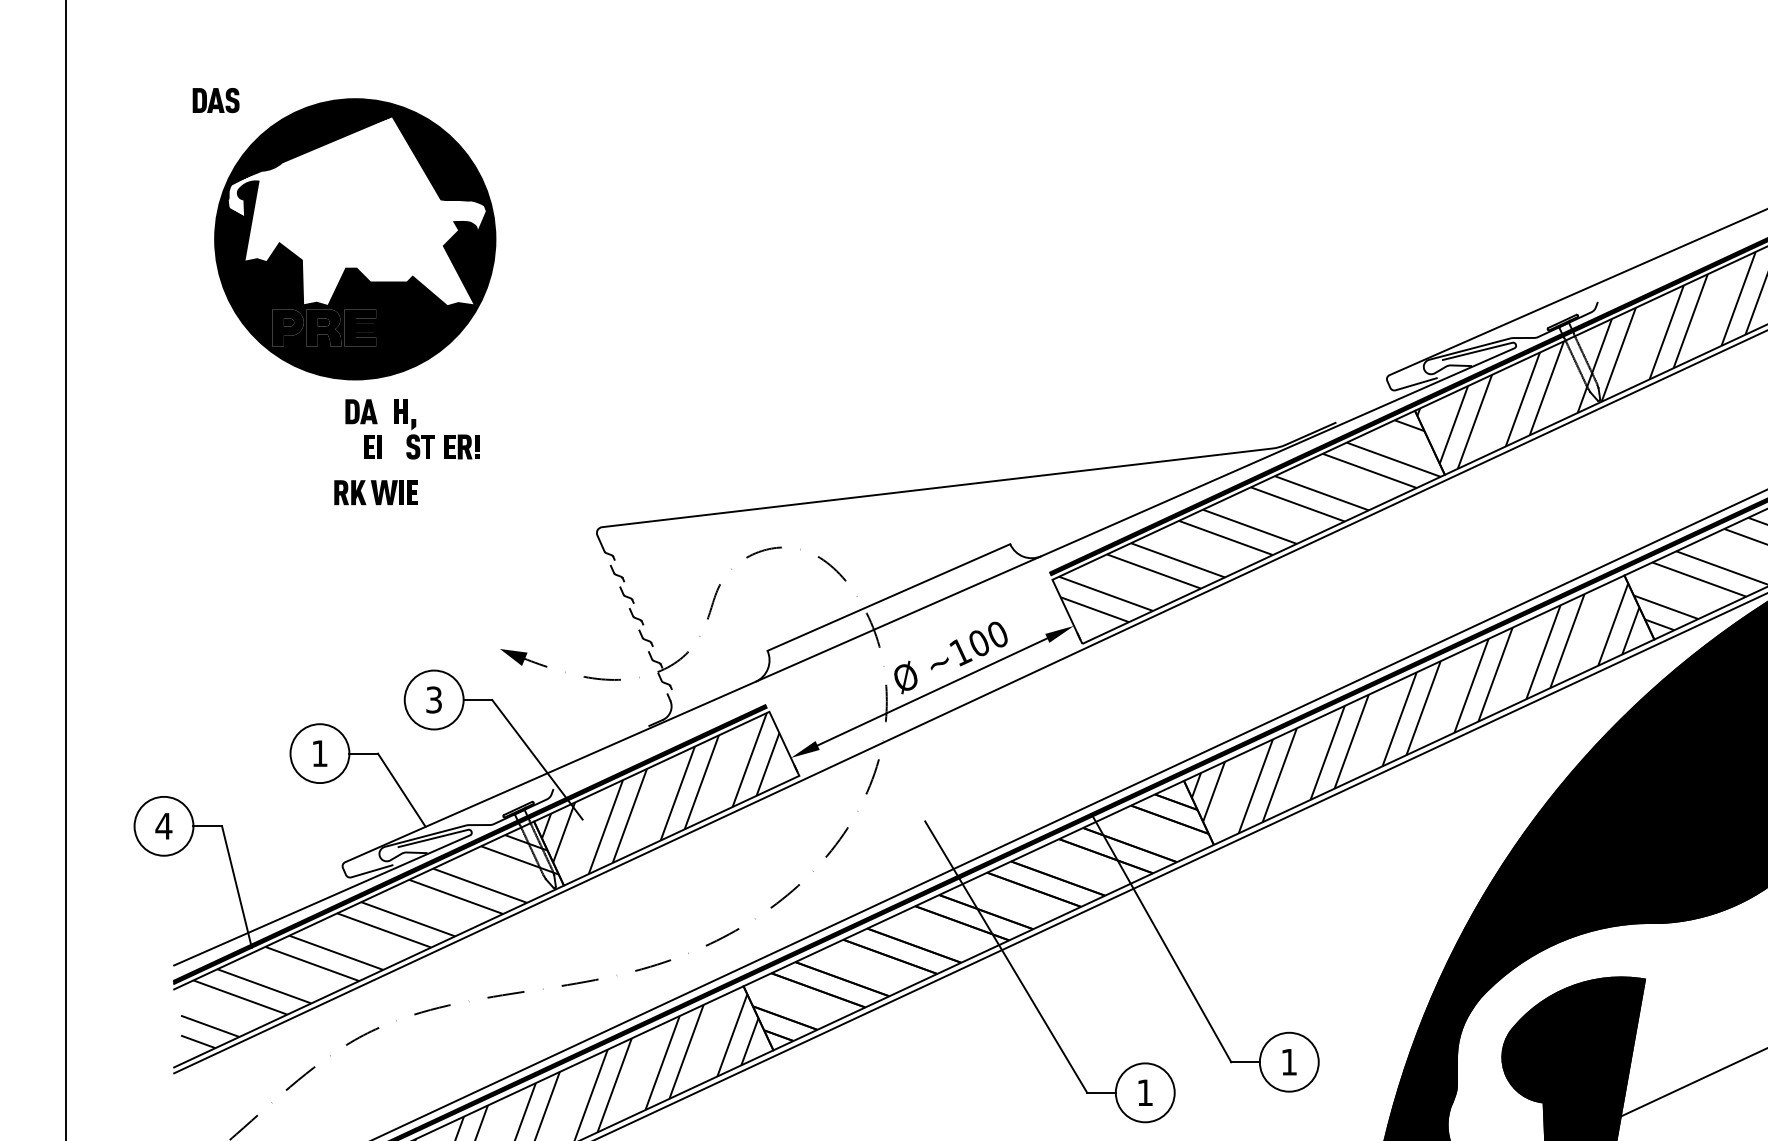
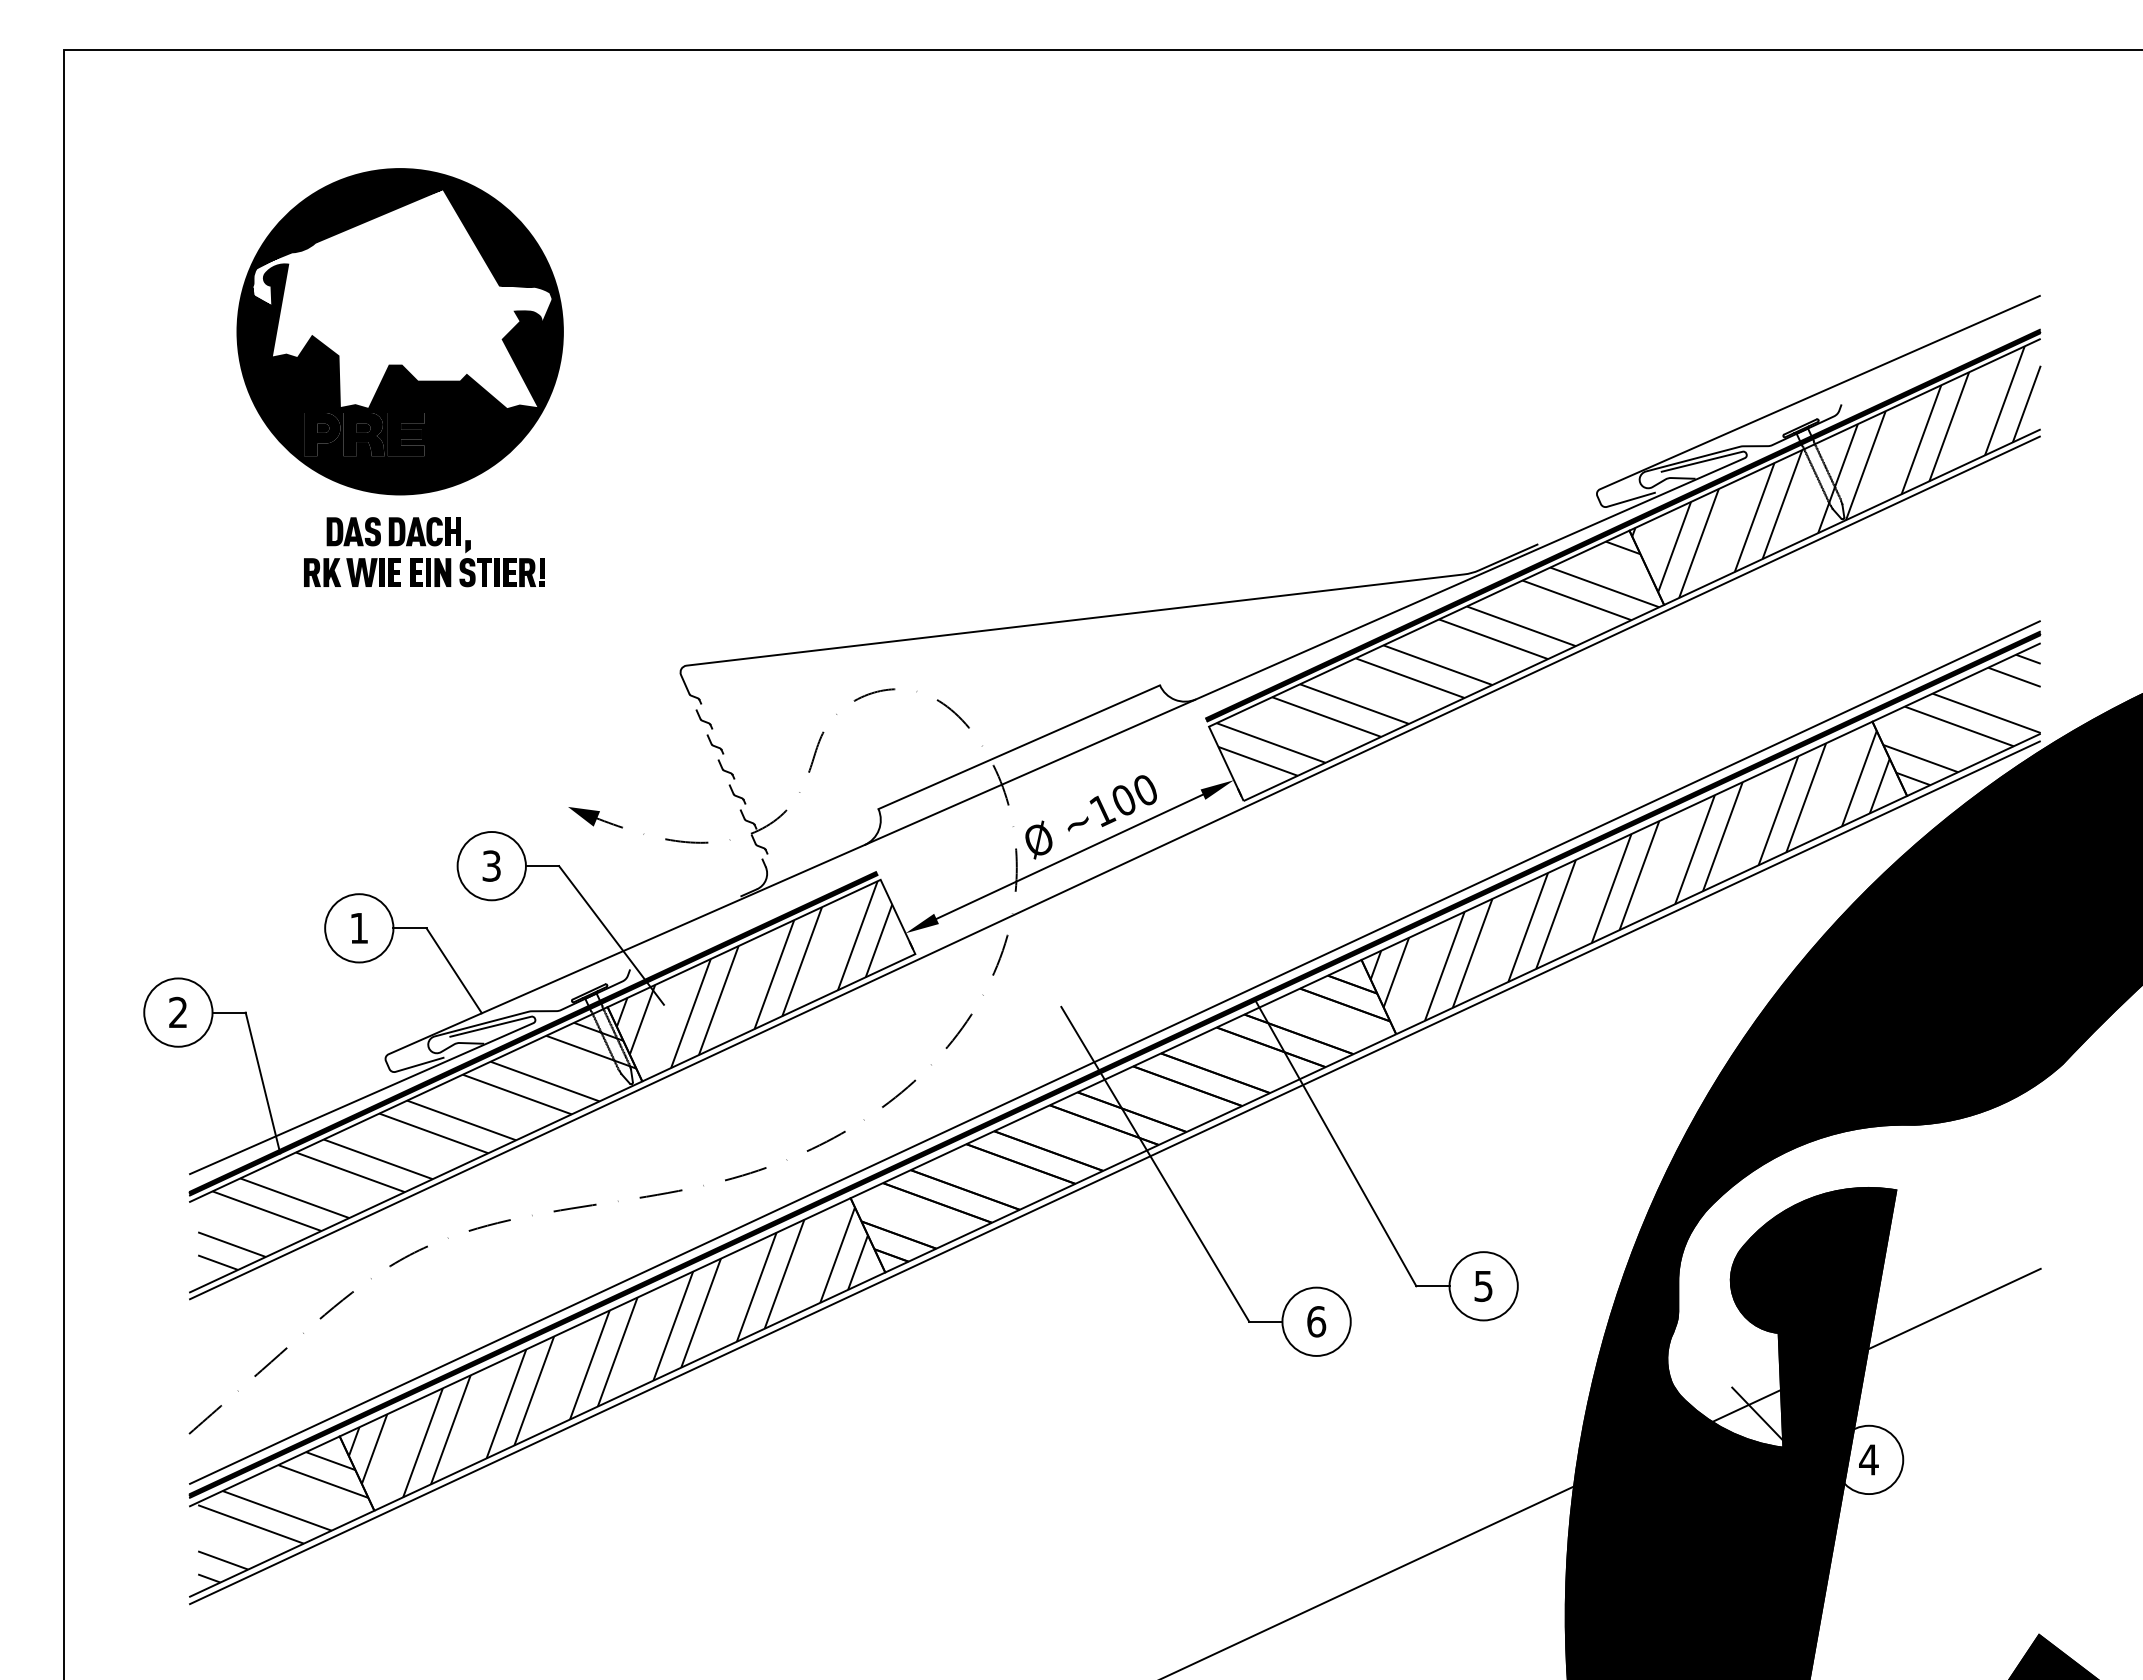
part: (215, 100) -> (353, 531), moved
fill: (384, 411) -> (434, 531), added
fill: (391, 446) -> (442, 572), added
fill: (439, 446) -> (497, 572), added
part: (376, 492) -> (352, 572), moved
text: (164, 825) -> (178, 1011), 4 -> 2
text: (1289, 1062) -> (1483, 1286), 1 -> 5
text: (1145, 1092) -> (1316, 1321), 1 -> 6

